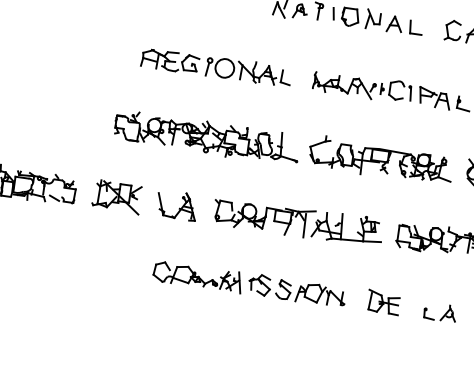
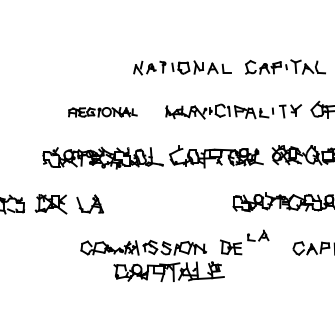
part: (216, 66) -> (102, 111), size x0.7
part: (297, 221) -> (168, 271), moved
part: (440, 312) -> (258, 235), moved

